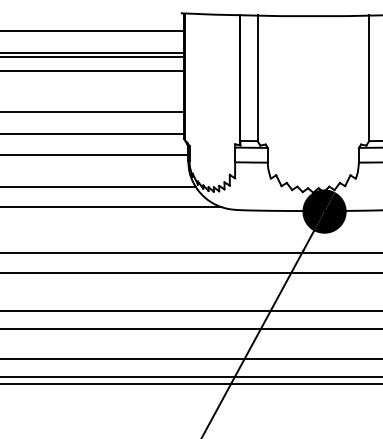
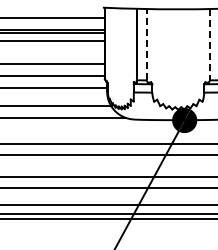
line: (257, 77) -> (146, 44), solid -> dashed
line: (369, 77) -> (210, 44), solid -> dashed

